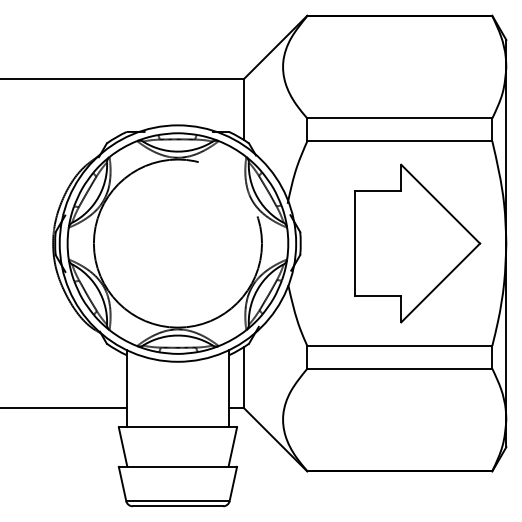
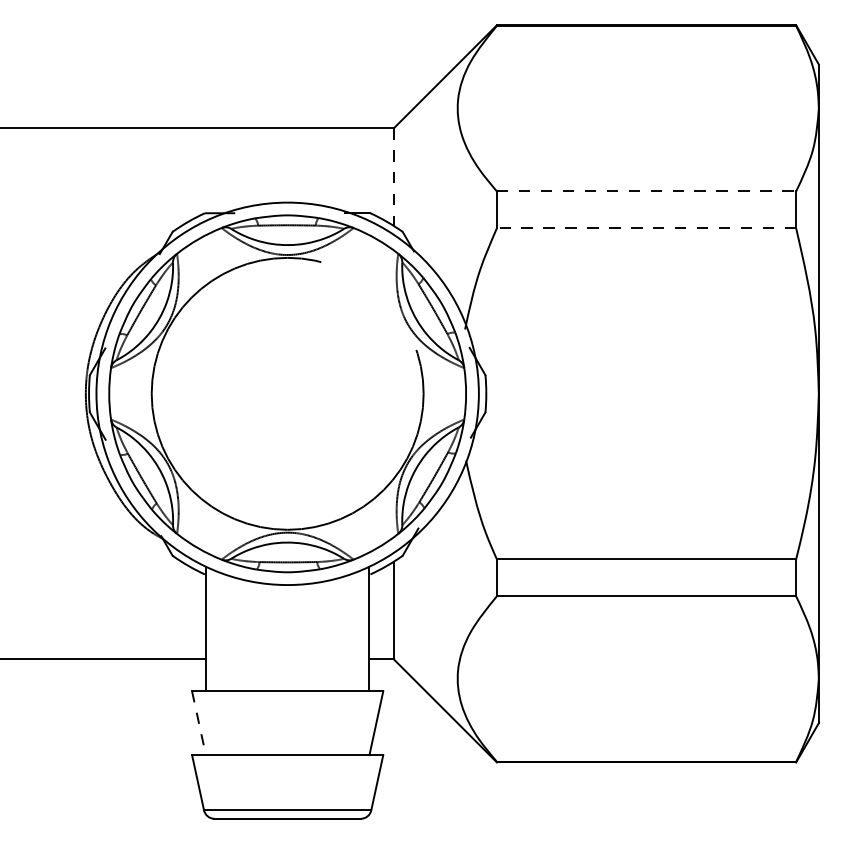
line: (243, 110) -> (393, 178), solid -> dashed
line: (400, 118) -> (647, 191), solid -> dashed
line: (399, 141) -> (646, 228), solid -> dashed
part: (417, 243) -> (675, 393), removed
line: (123, 447) -> (199, 723), solid -> dashed

